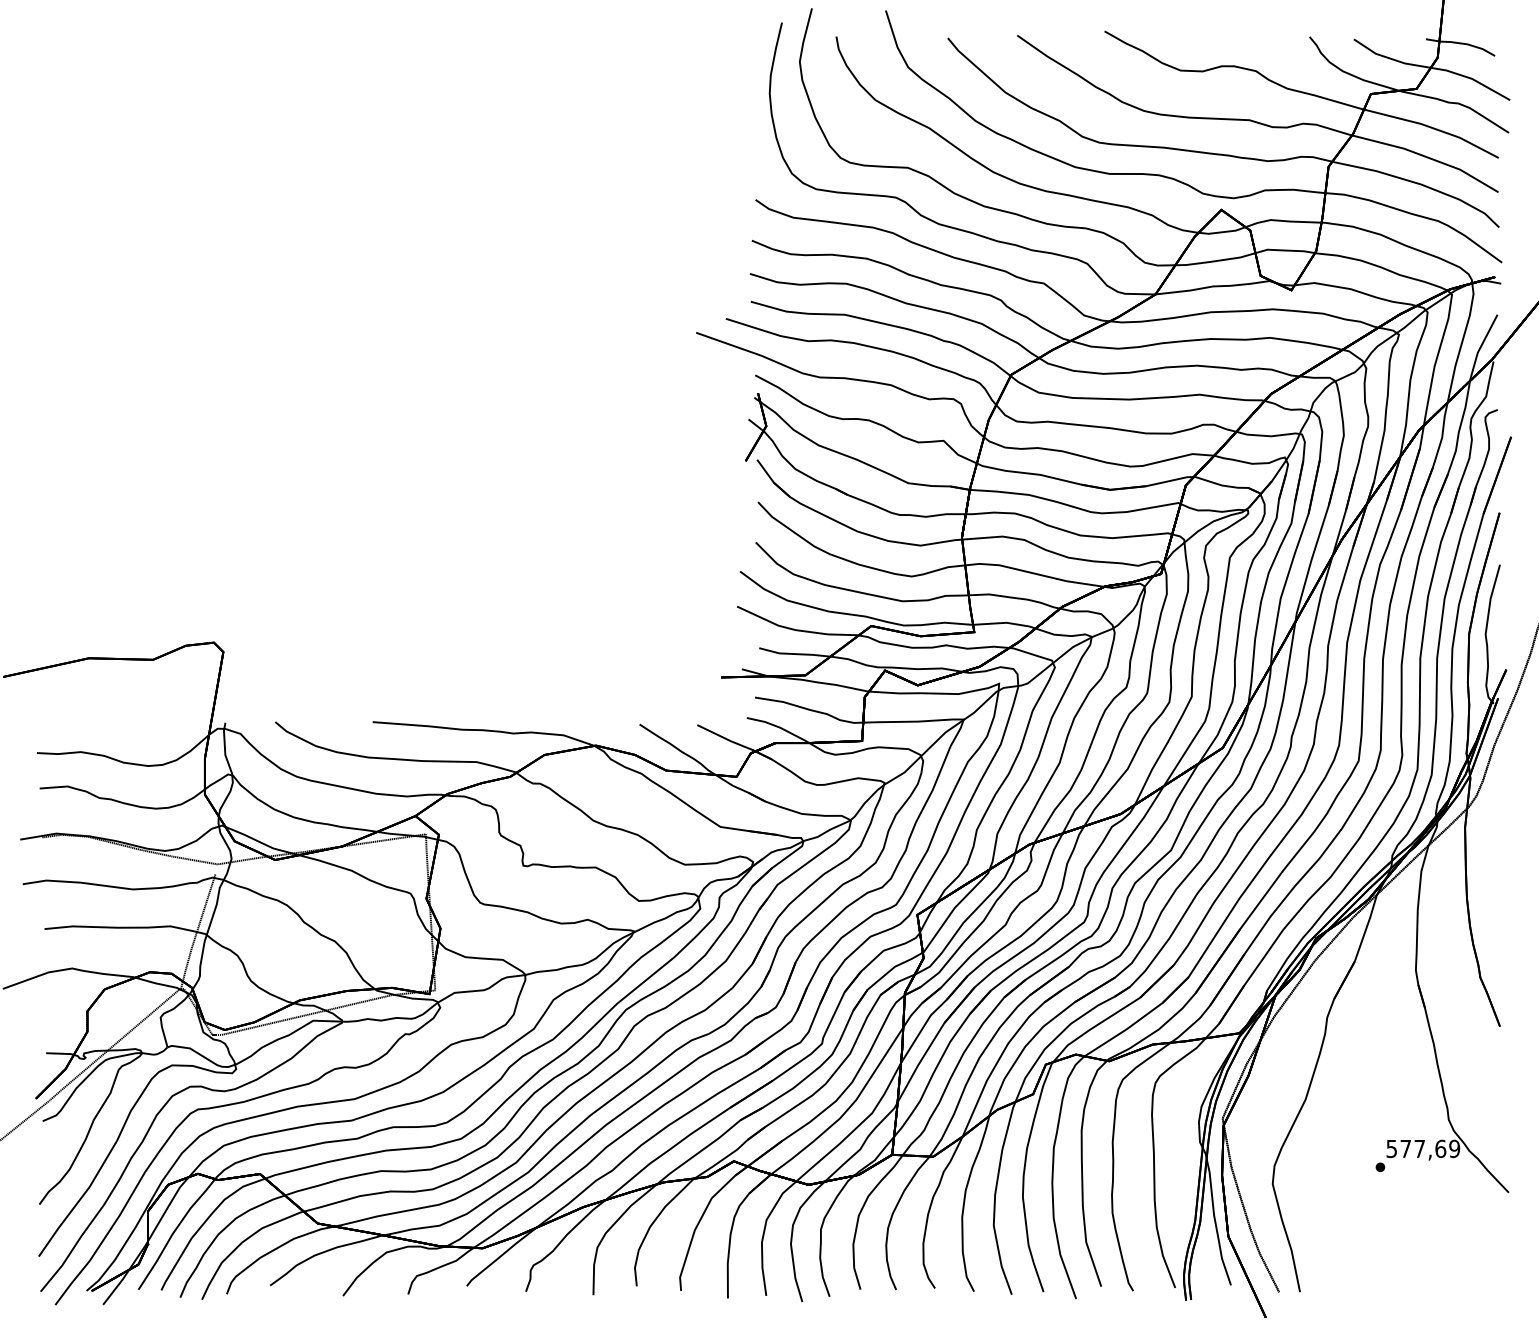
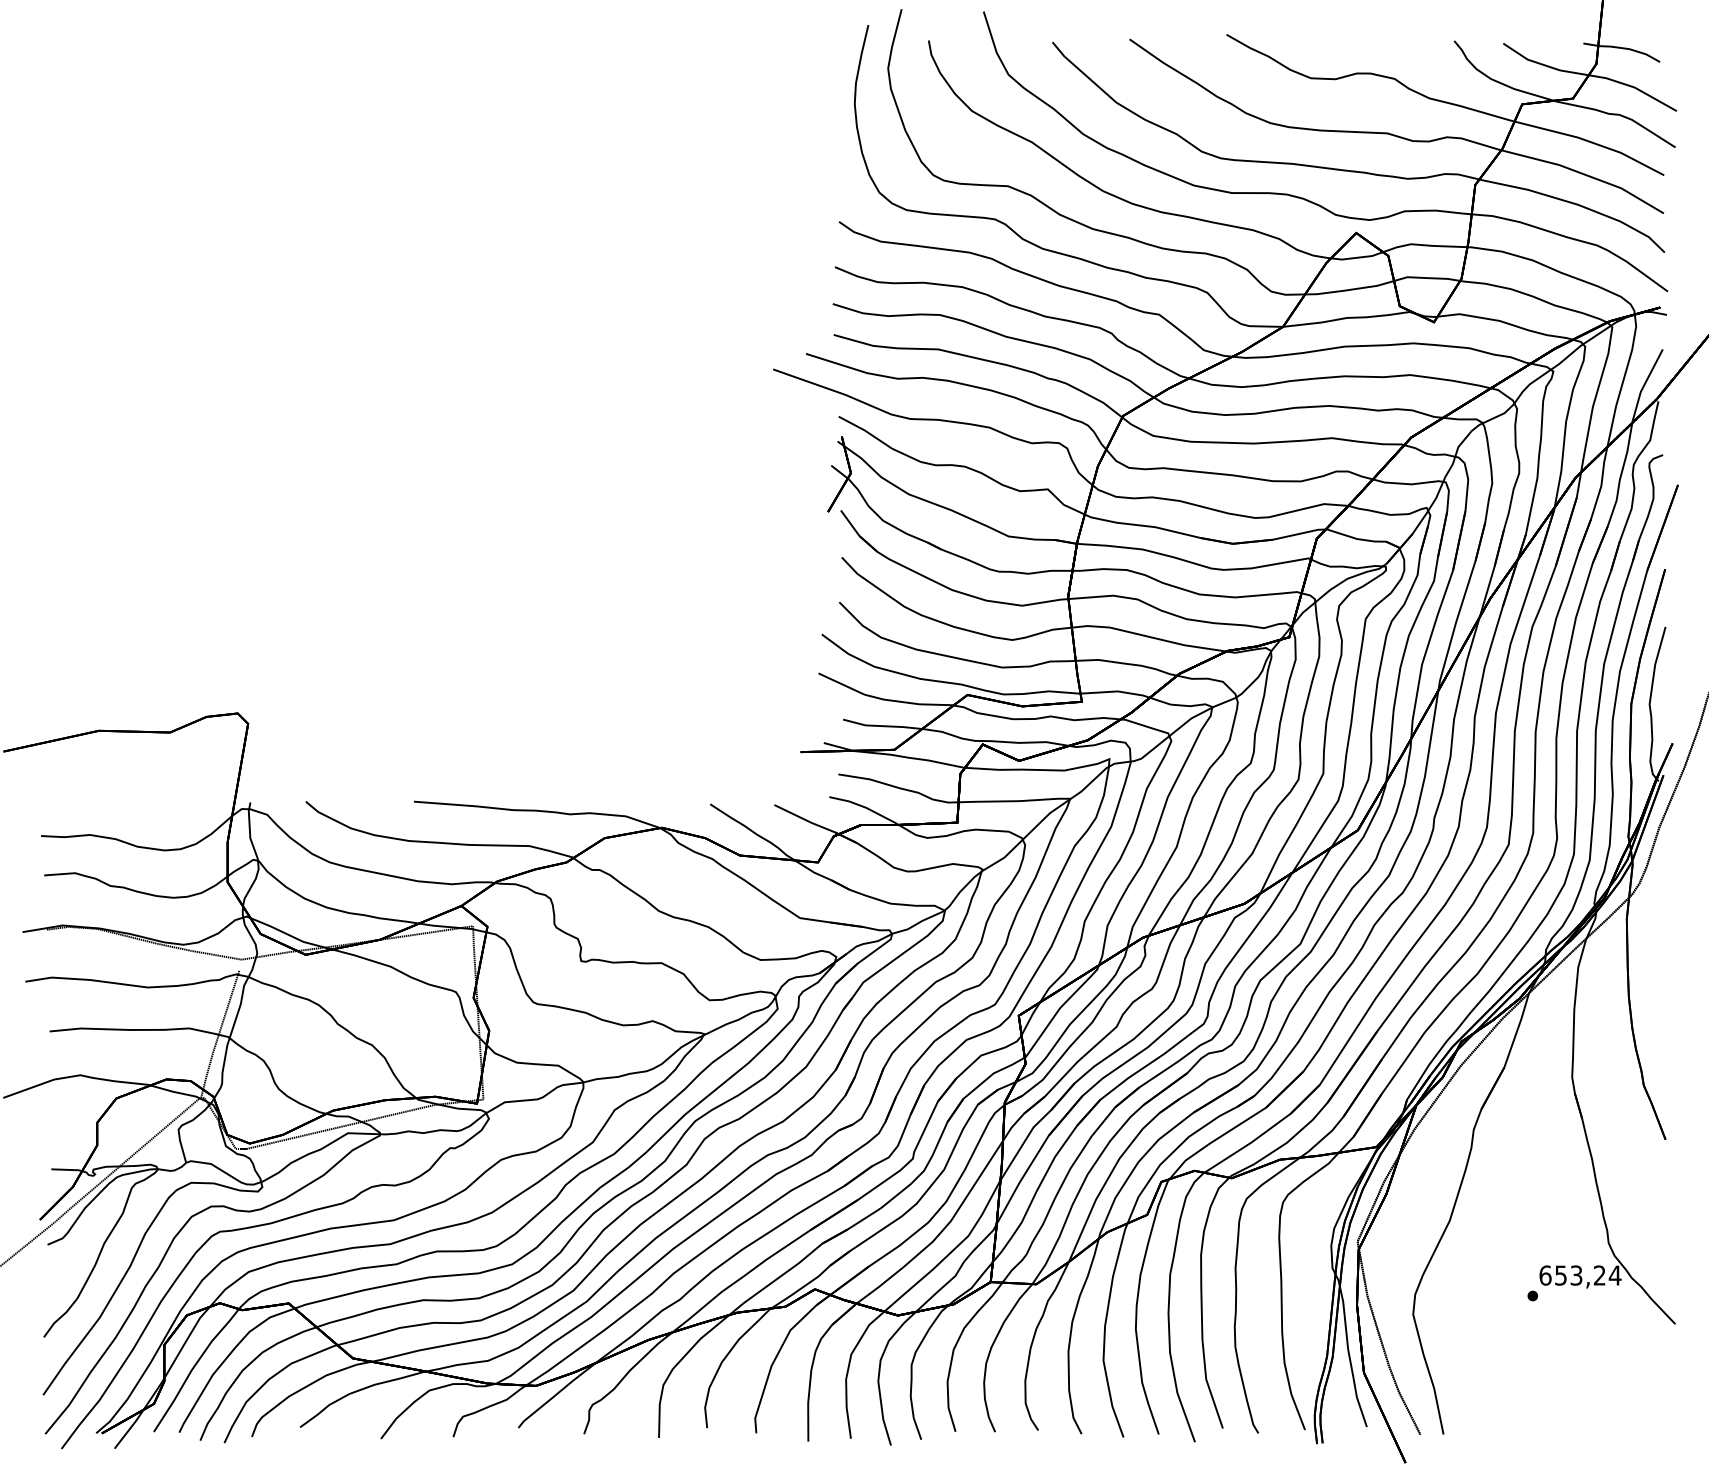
text: (1423, 1148) -> (1580, 1275), 577,69 -> 653,24

